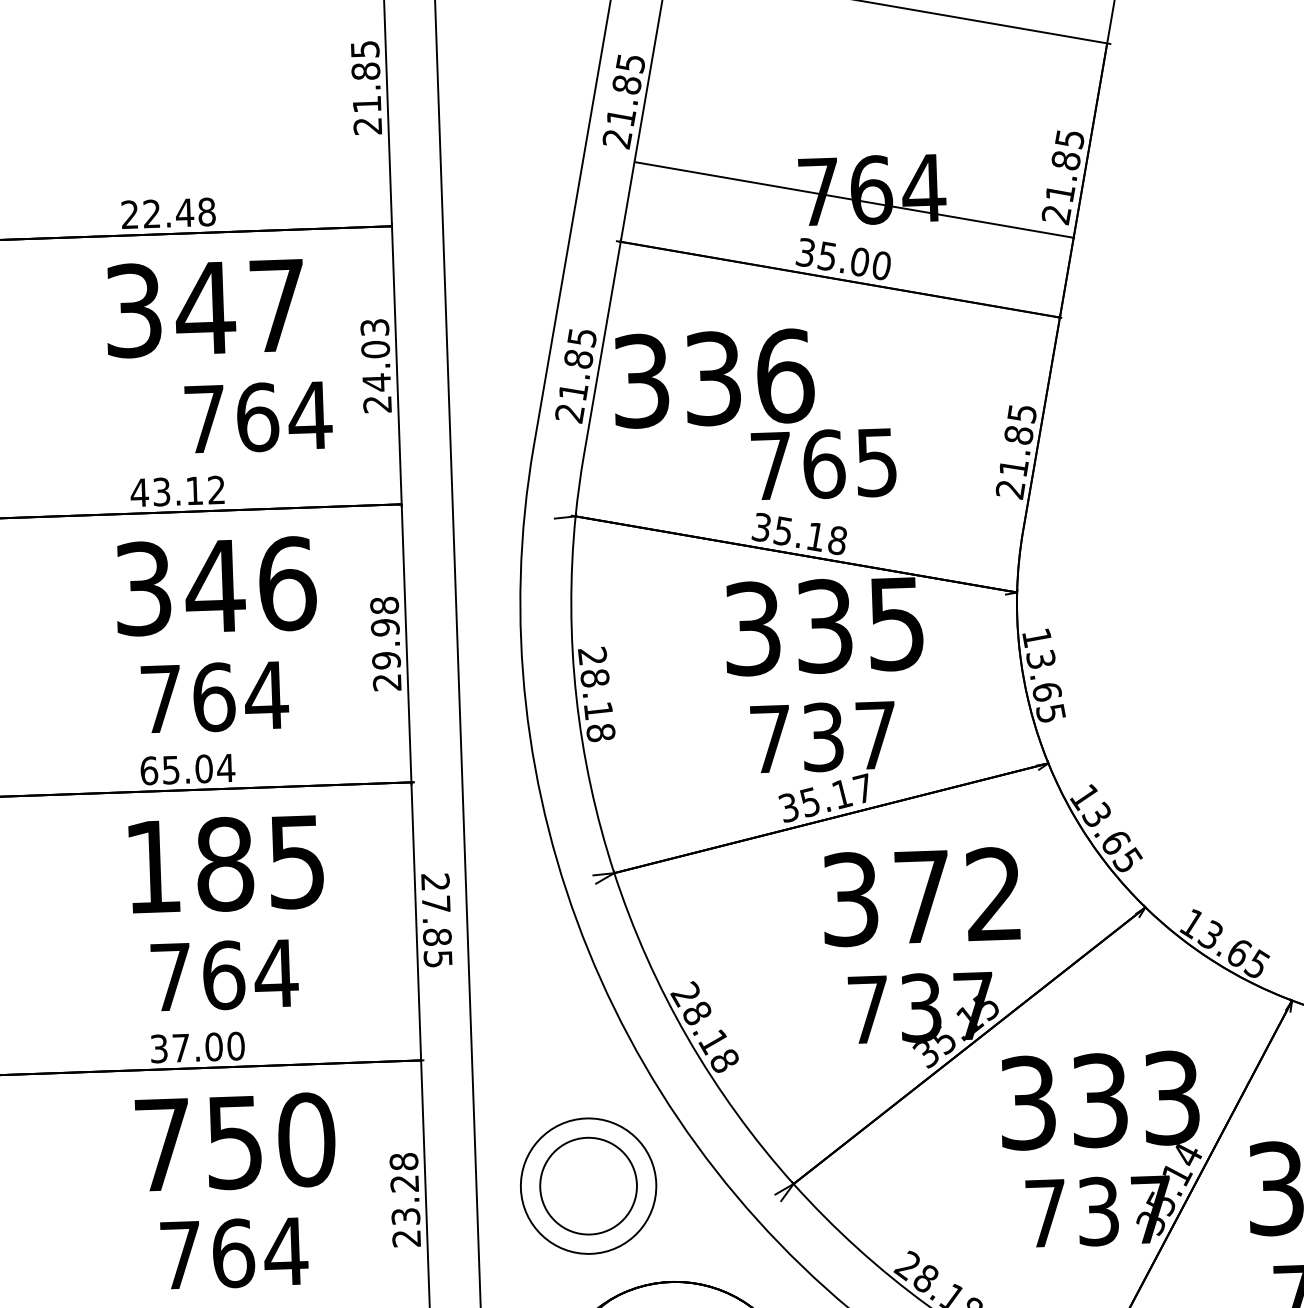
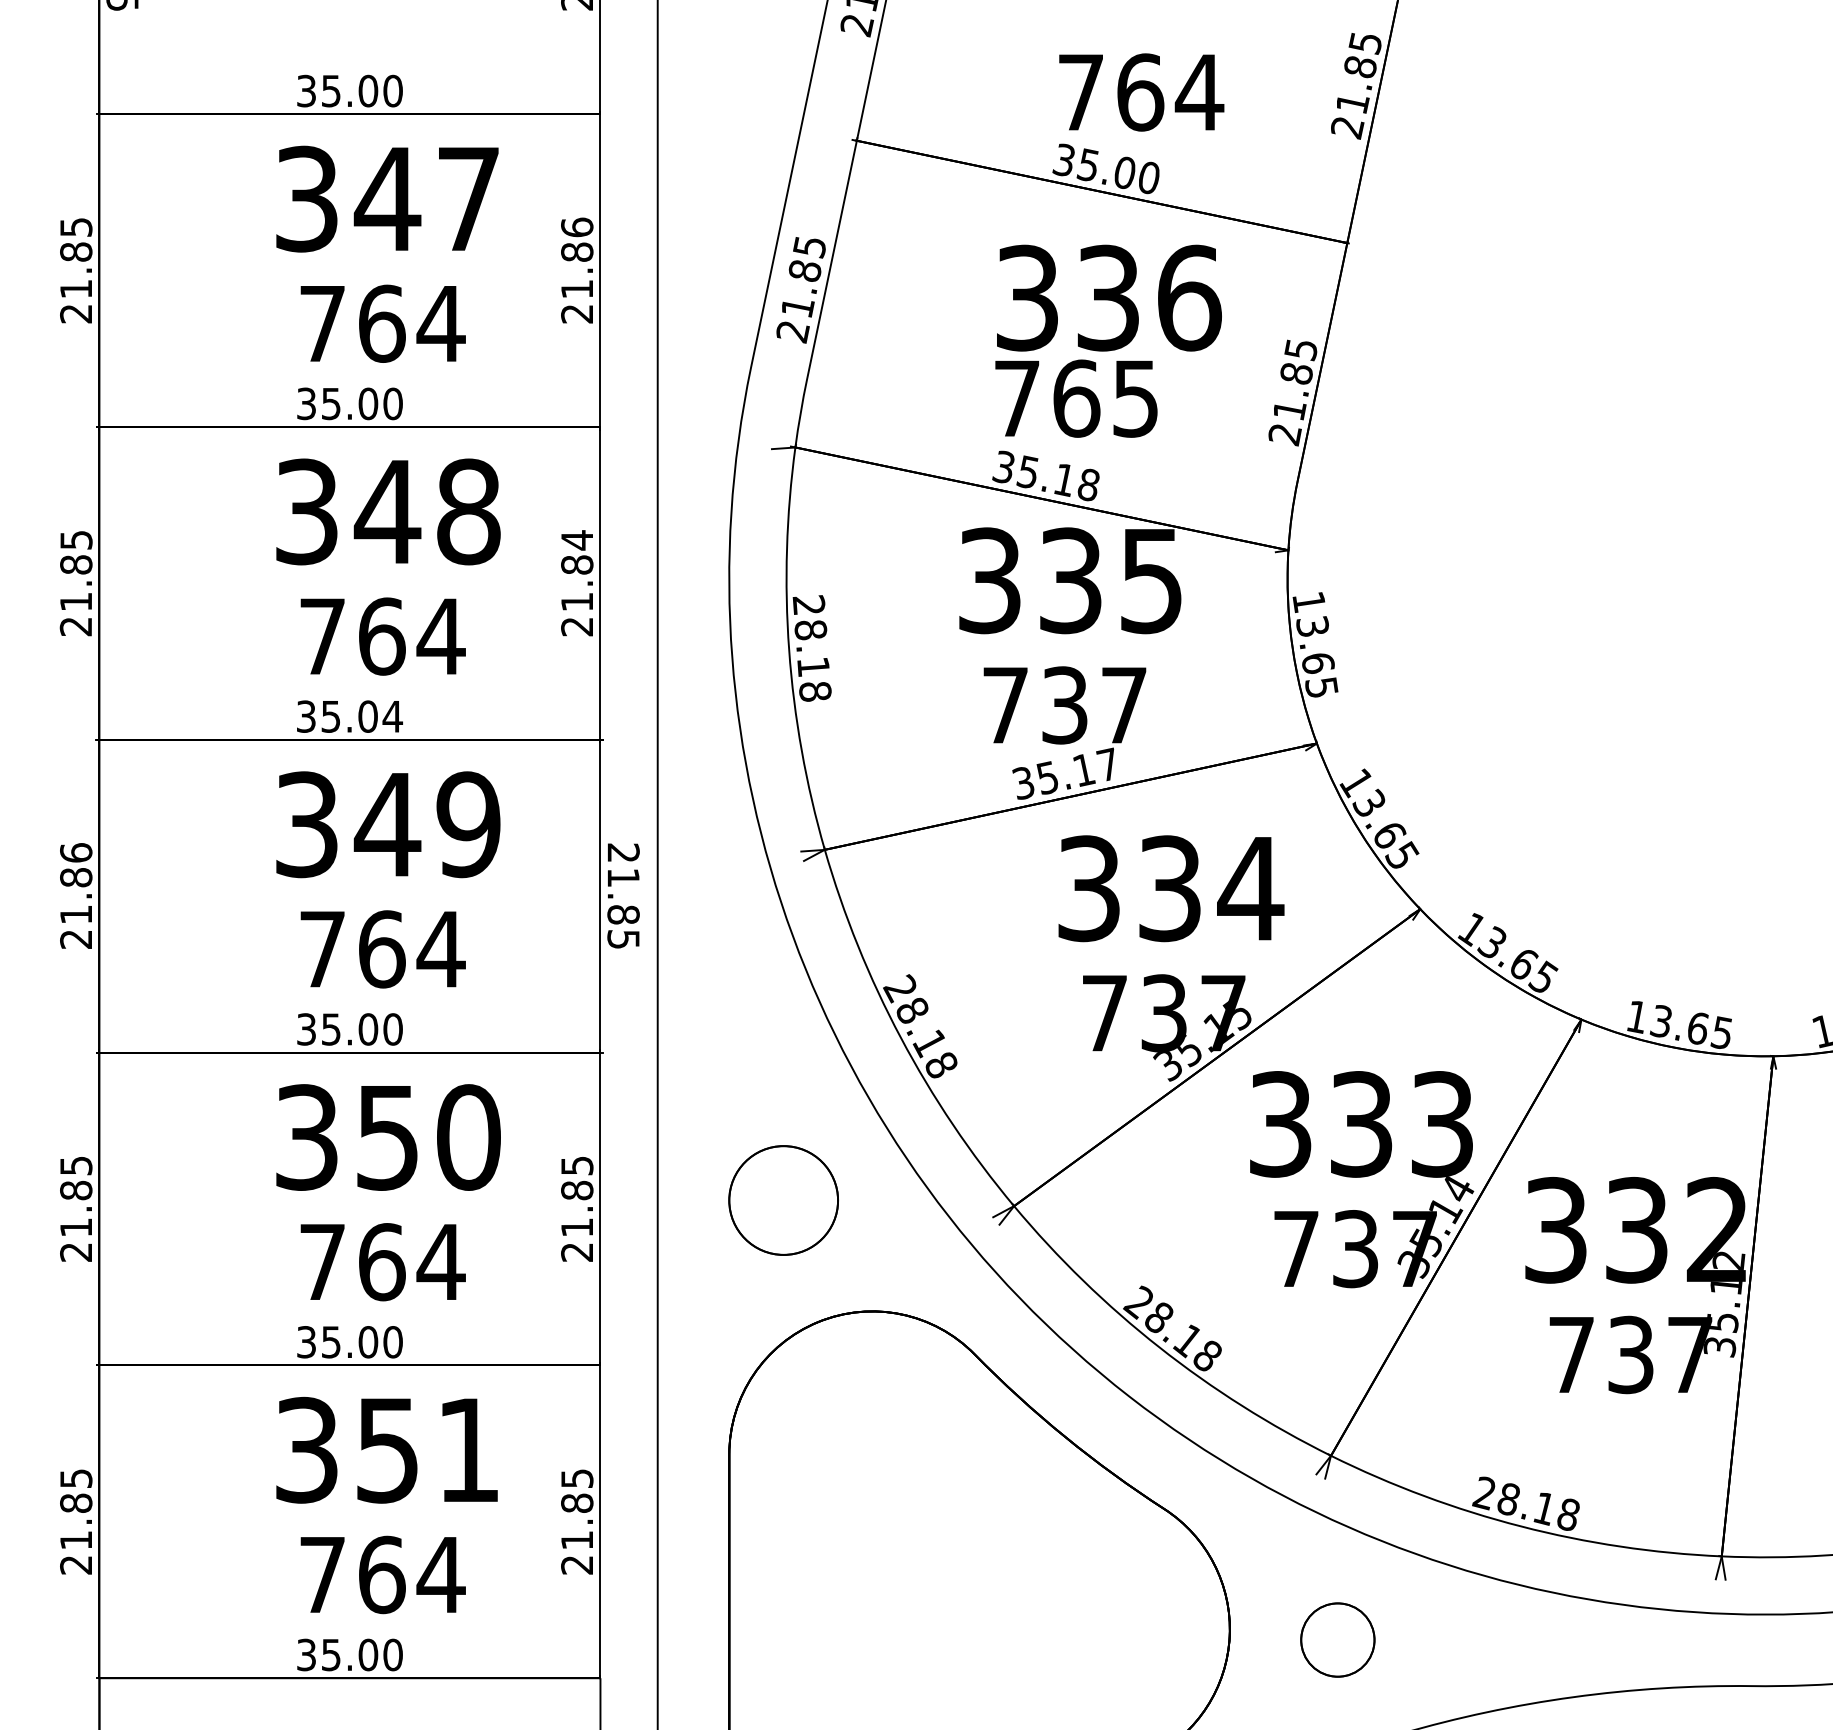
line: (853, 199) -> (1101, 191), moved
text: (168, 212) -> (349, 90), 22.48 -> 35.00
text: (376, 355) -> (577, 258), 24.03 -> 21.86
text: (714, 378) -> (1109, 297), moved
text: (258, 417) -> (382, 323), moved
text: (177, 491) -> (349, 403), 43.12 -> 35.00
text: (287, 583) -> (469, 511), 346 -> 348
text: (385, 632) -> (577, 570), 29.98 -> 21.84
text: (149, 770) -> (306, 716), 65.04 -> 35.04
text: (225, 864) -> (388, 824), 185 -> 349
text: (959, 895) -> (1211, 888), 372 -> 334
text: (436, 903) -> (623, 877), 27.85 -> 21.85
text: (181, 1048) -> (331, 1029), 37.00 -> 35.00
text: (162, 1144) -> (306, 1137), 750 -> 350
circle: (588, 1186) -> (783, 1200), size x0.71
text: (405, 1188) -> (577, 1196), 23.28 -> 21.85

